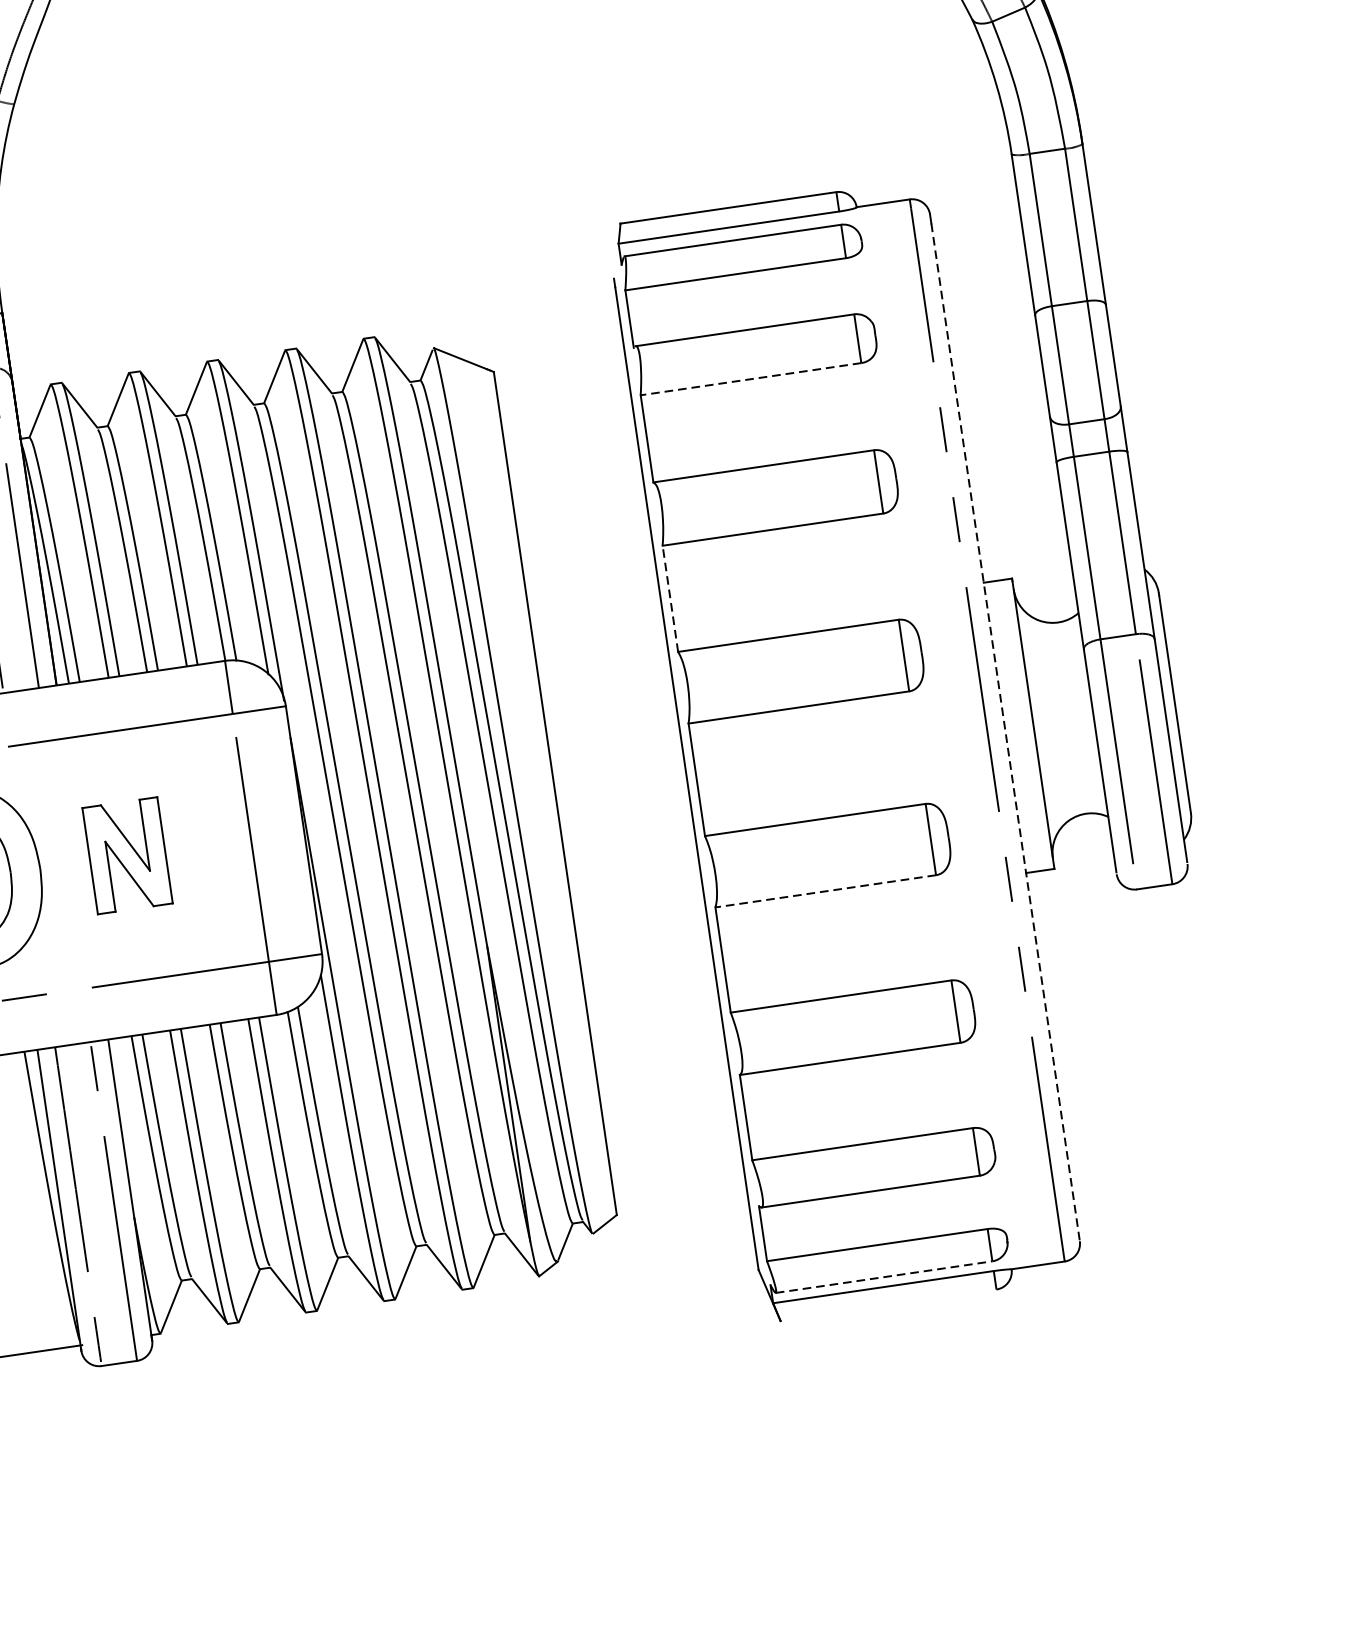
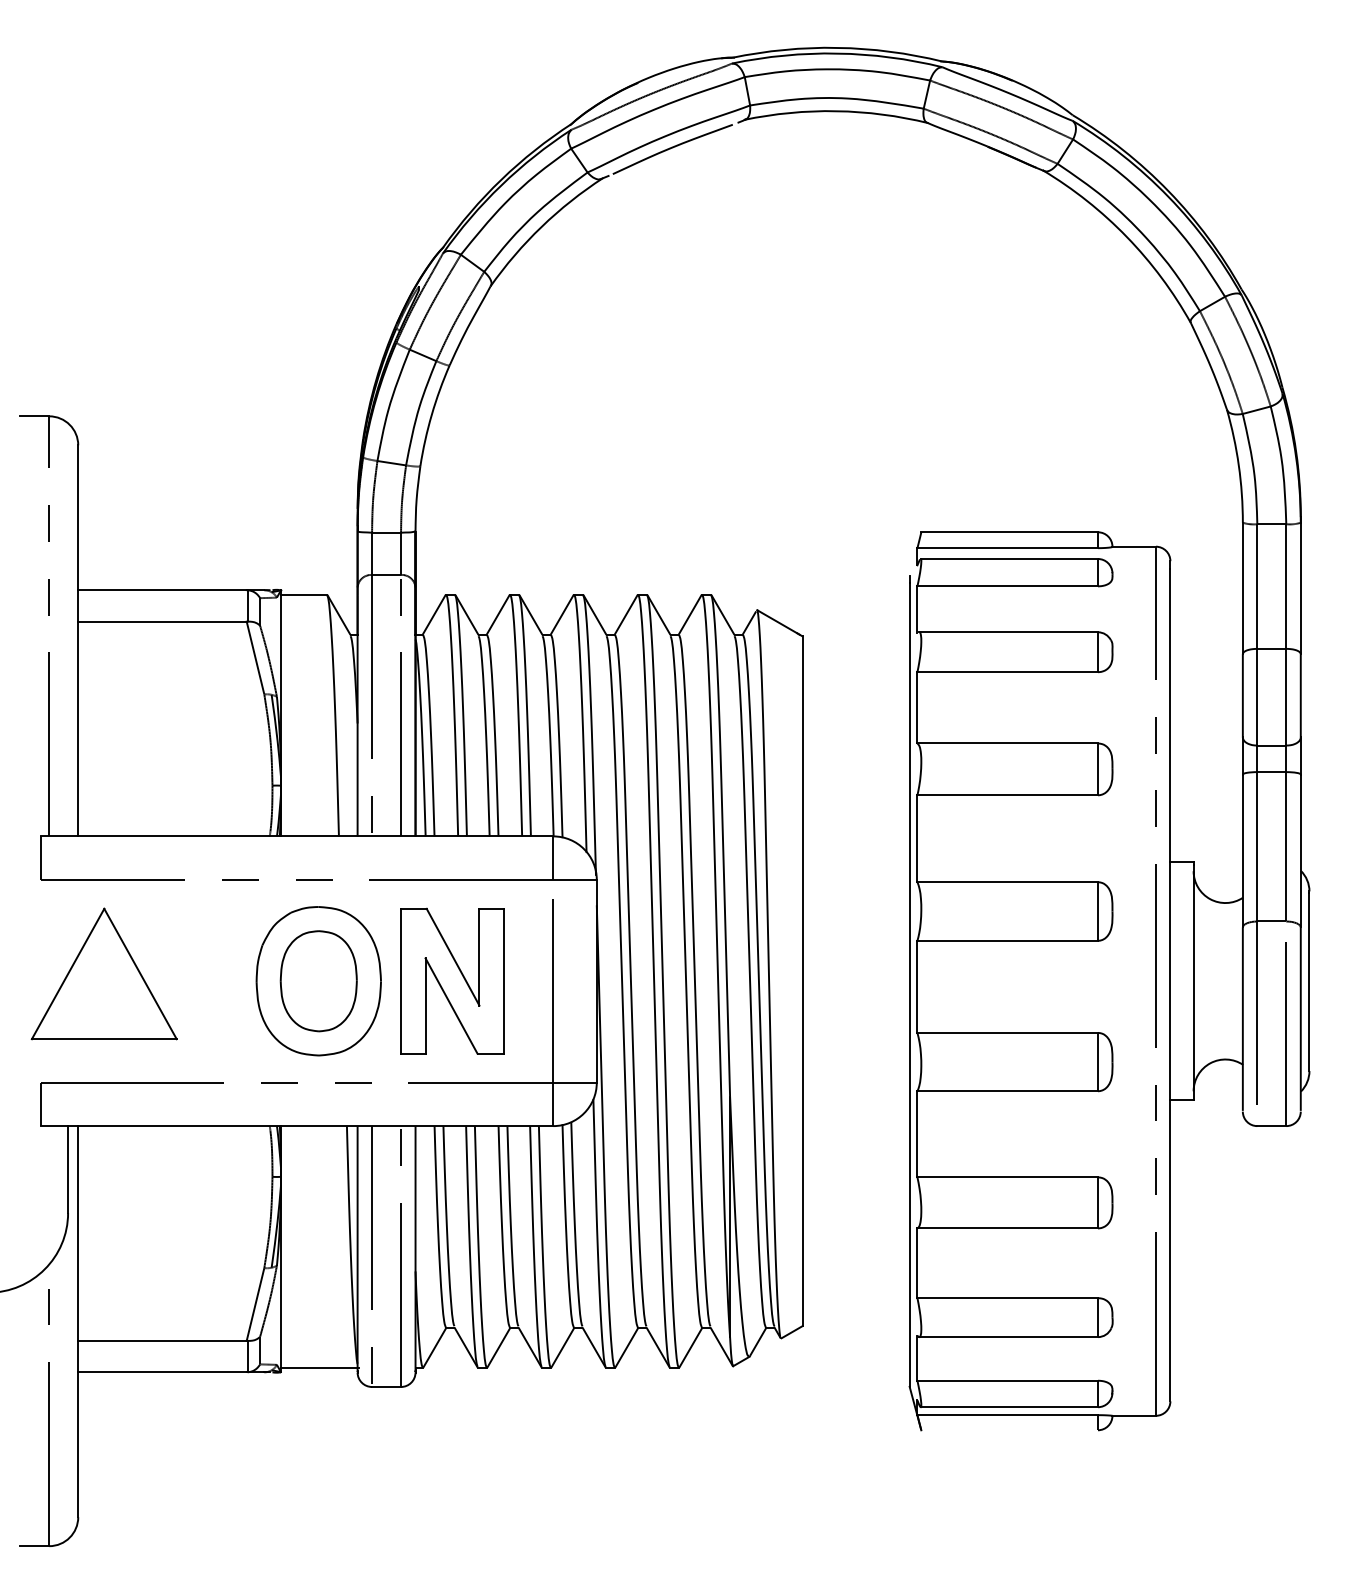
line: (750, 379) -> (1007, 672), dashed -> solid
line: (670, 598) -> (917, 838), dashed -> solid
line: (1005, 733) -> (1170, 985), dashed -> solid
part: (127, 854) -> (452, 980), size x1.67
line: (825, 891) -> (1007, 1091), dashed -> solid
line: (884, 1277) -> (1009, 1407), dashed -> solid

